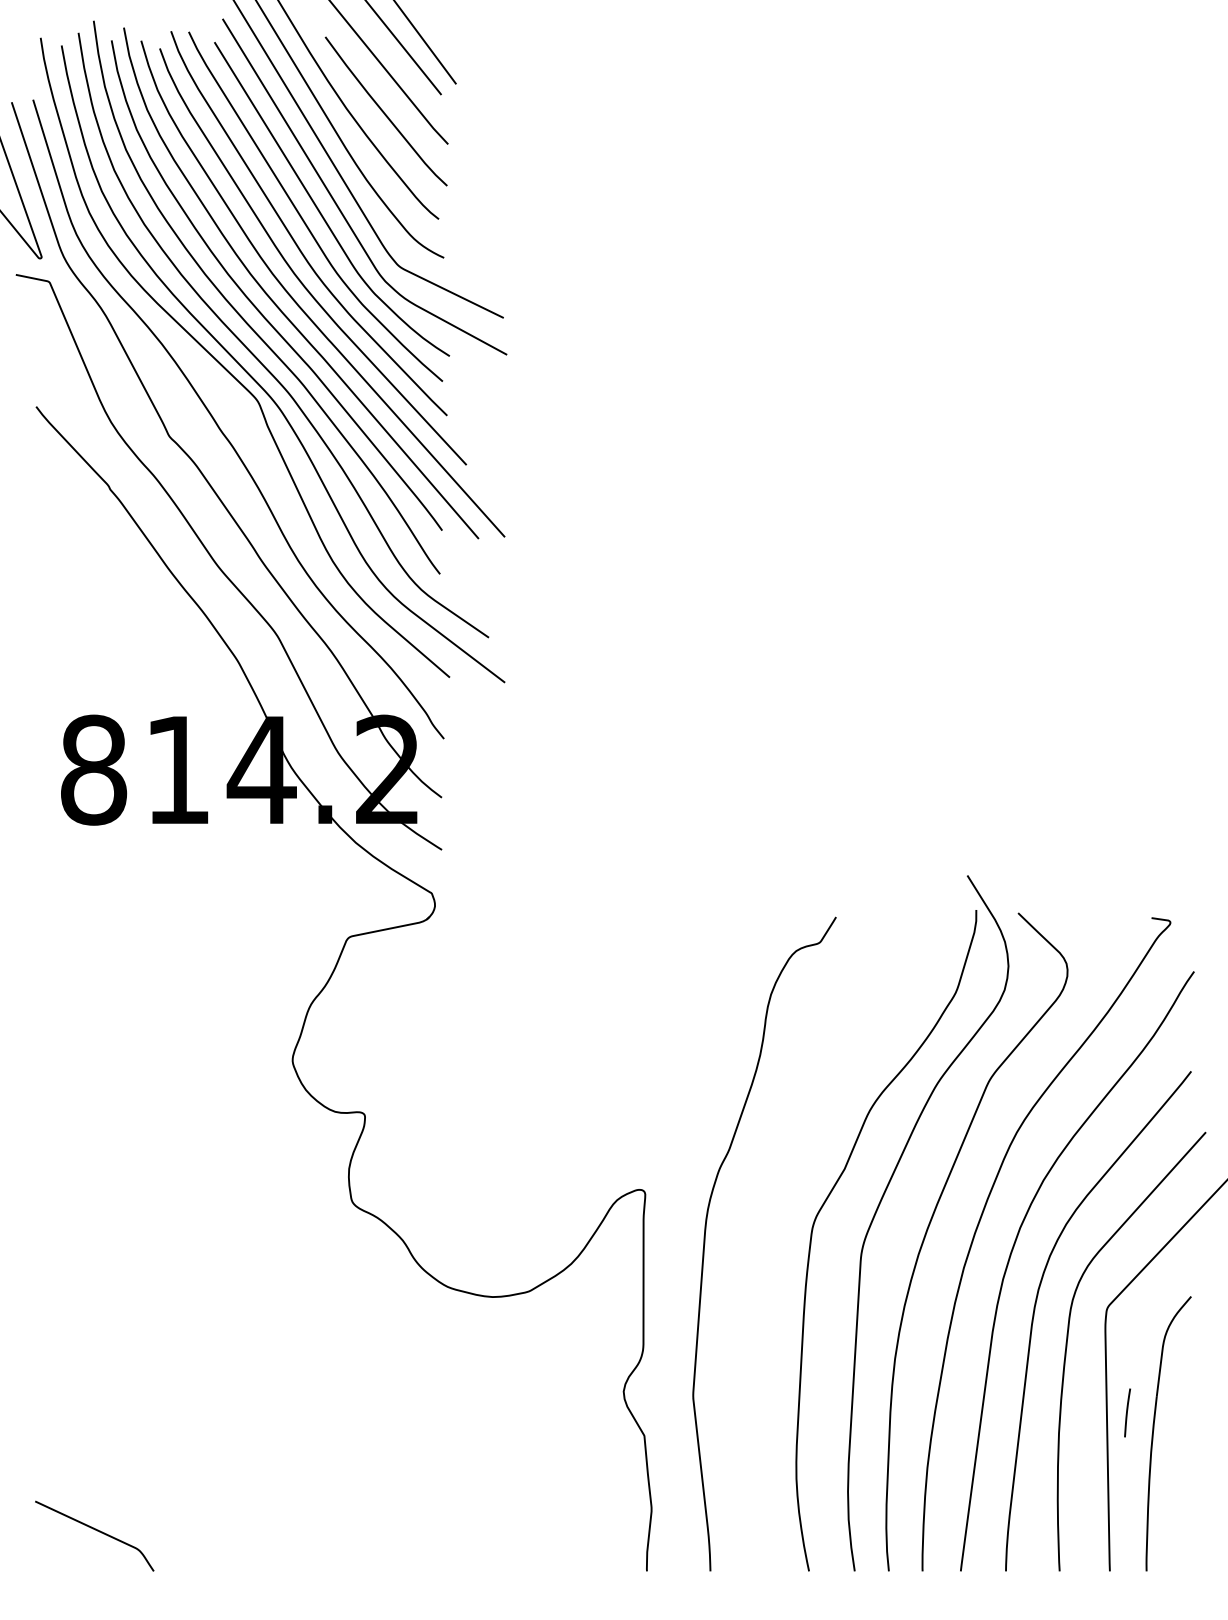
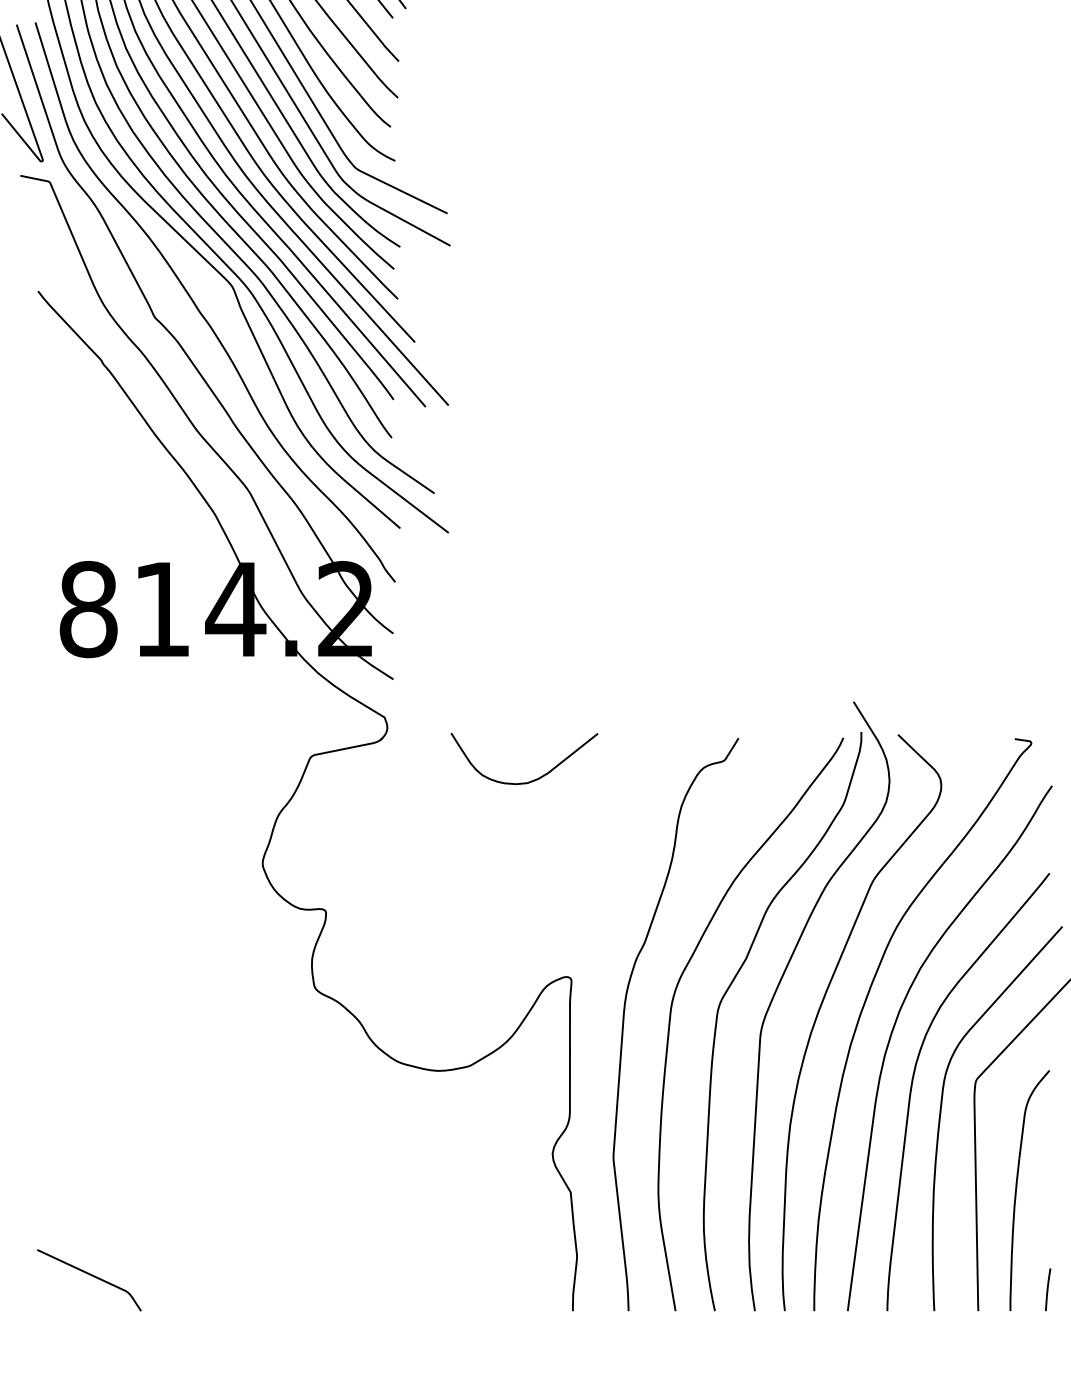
curve: (599, 965) -> (531, 780), added
curve: (759, 1232) -> (671, 1014), added
line: (1127, 1412) -> (1048, 1289), moved

